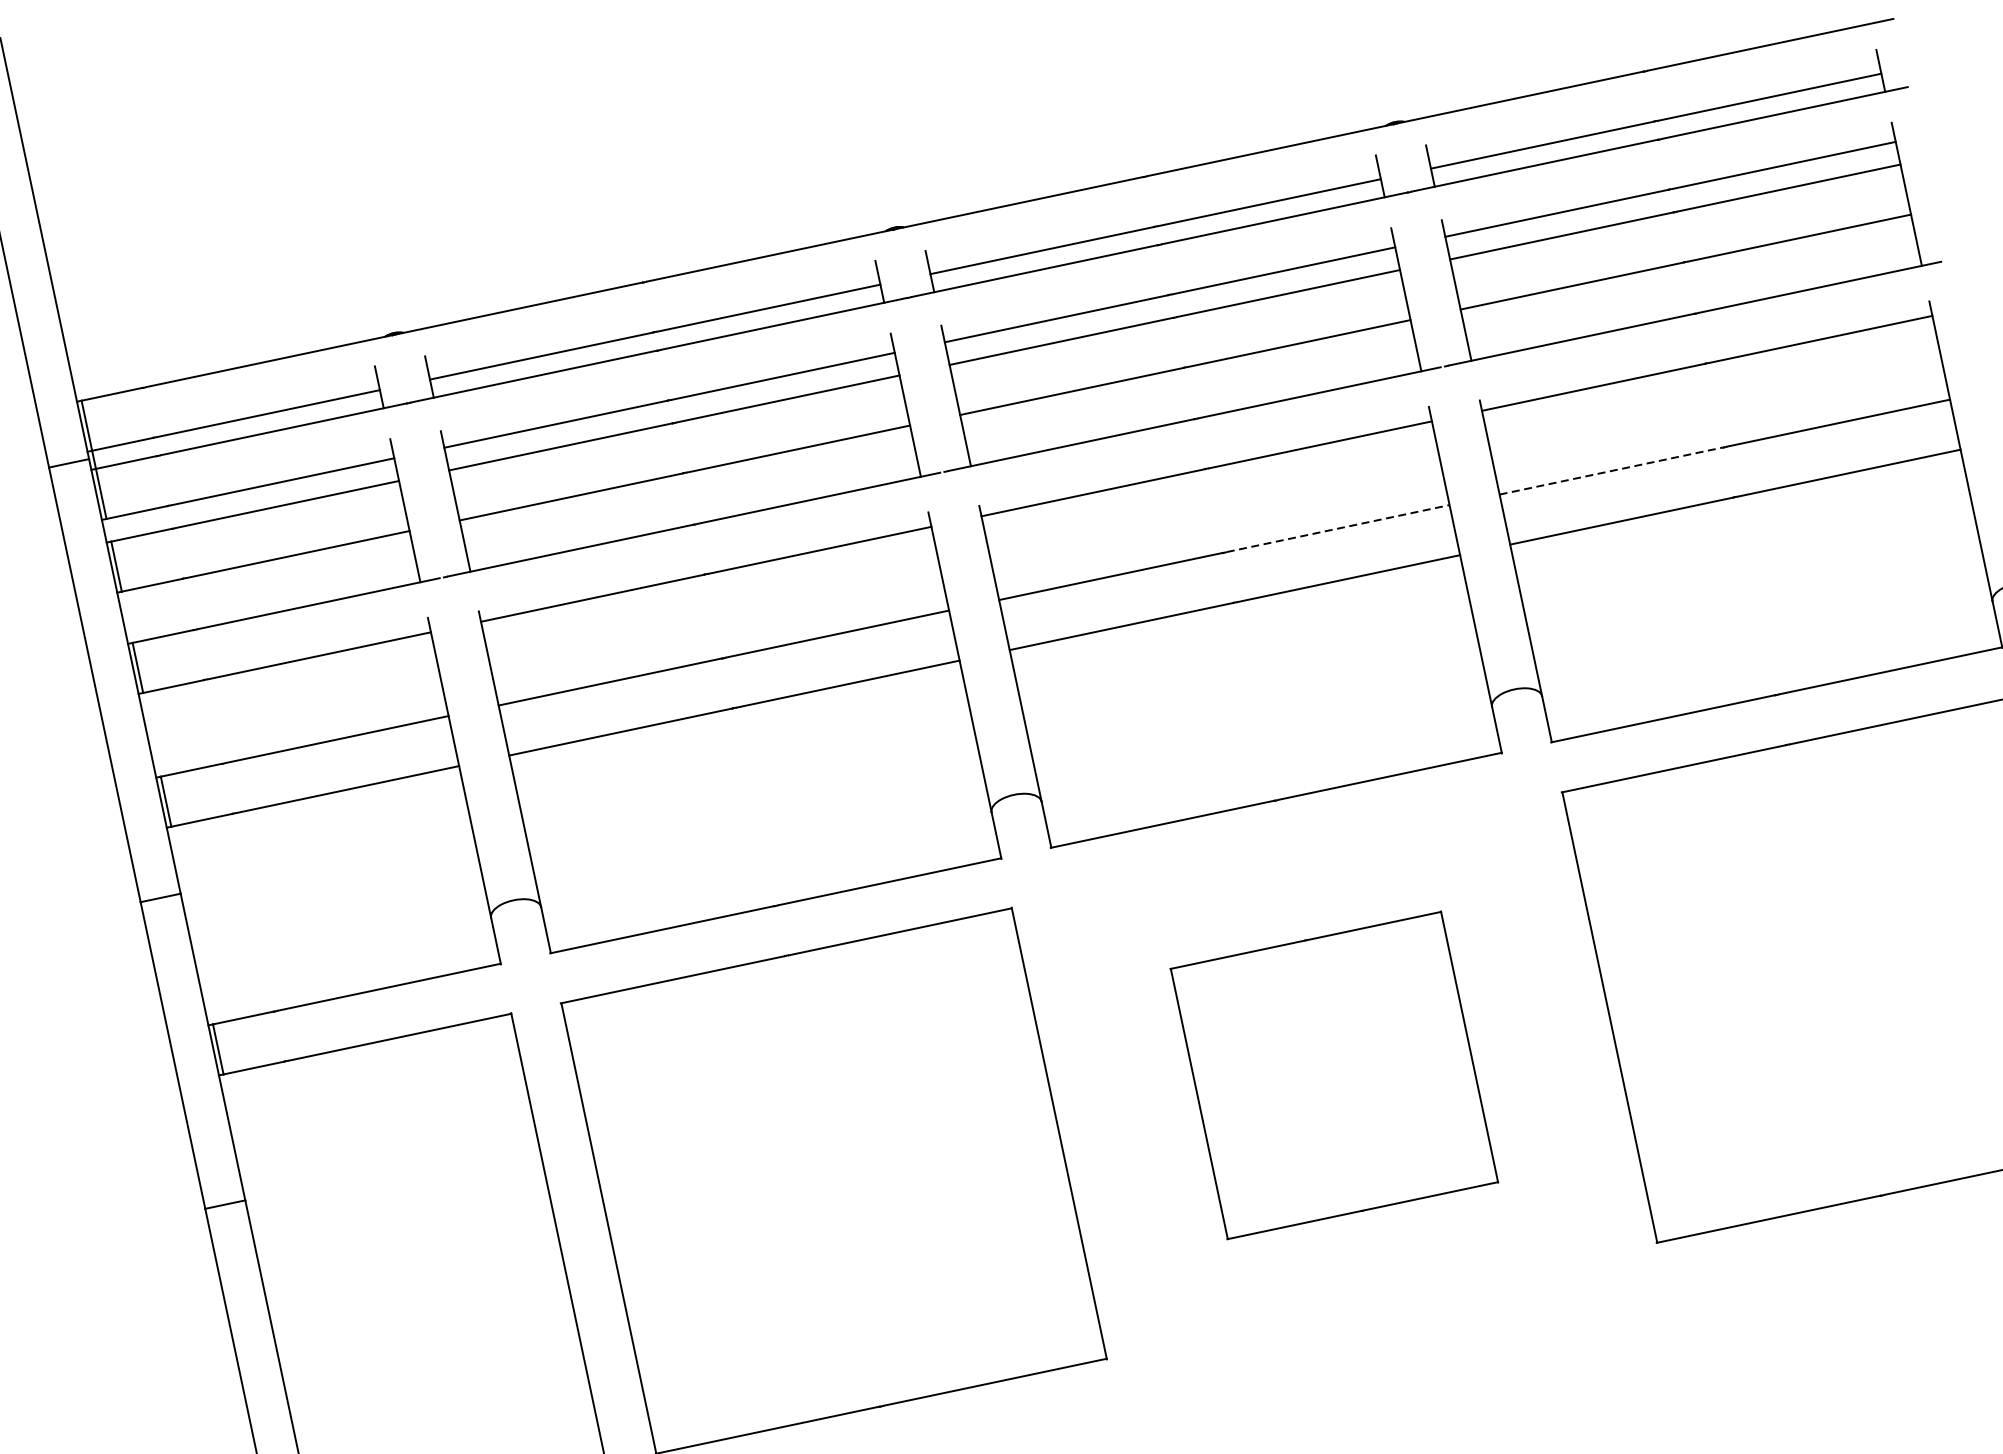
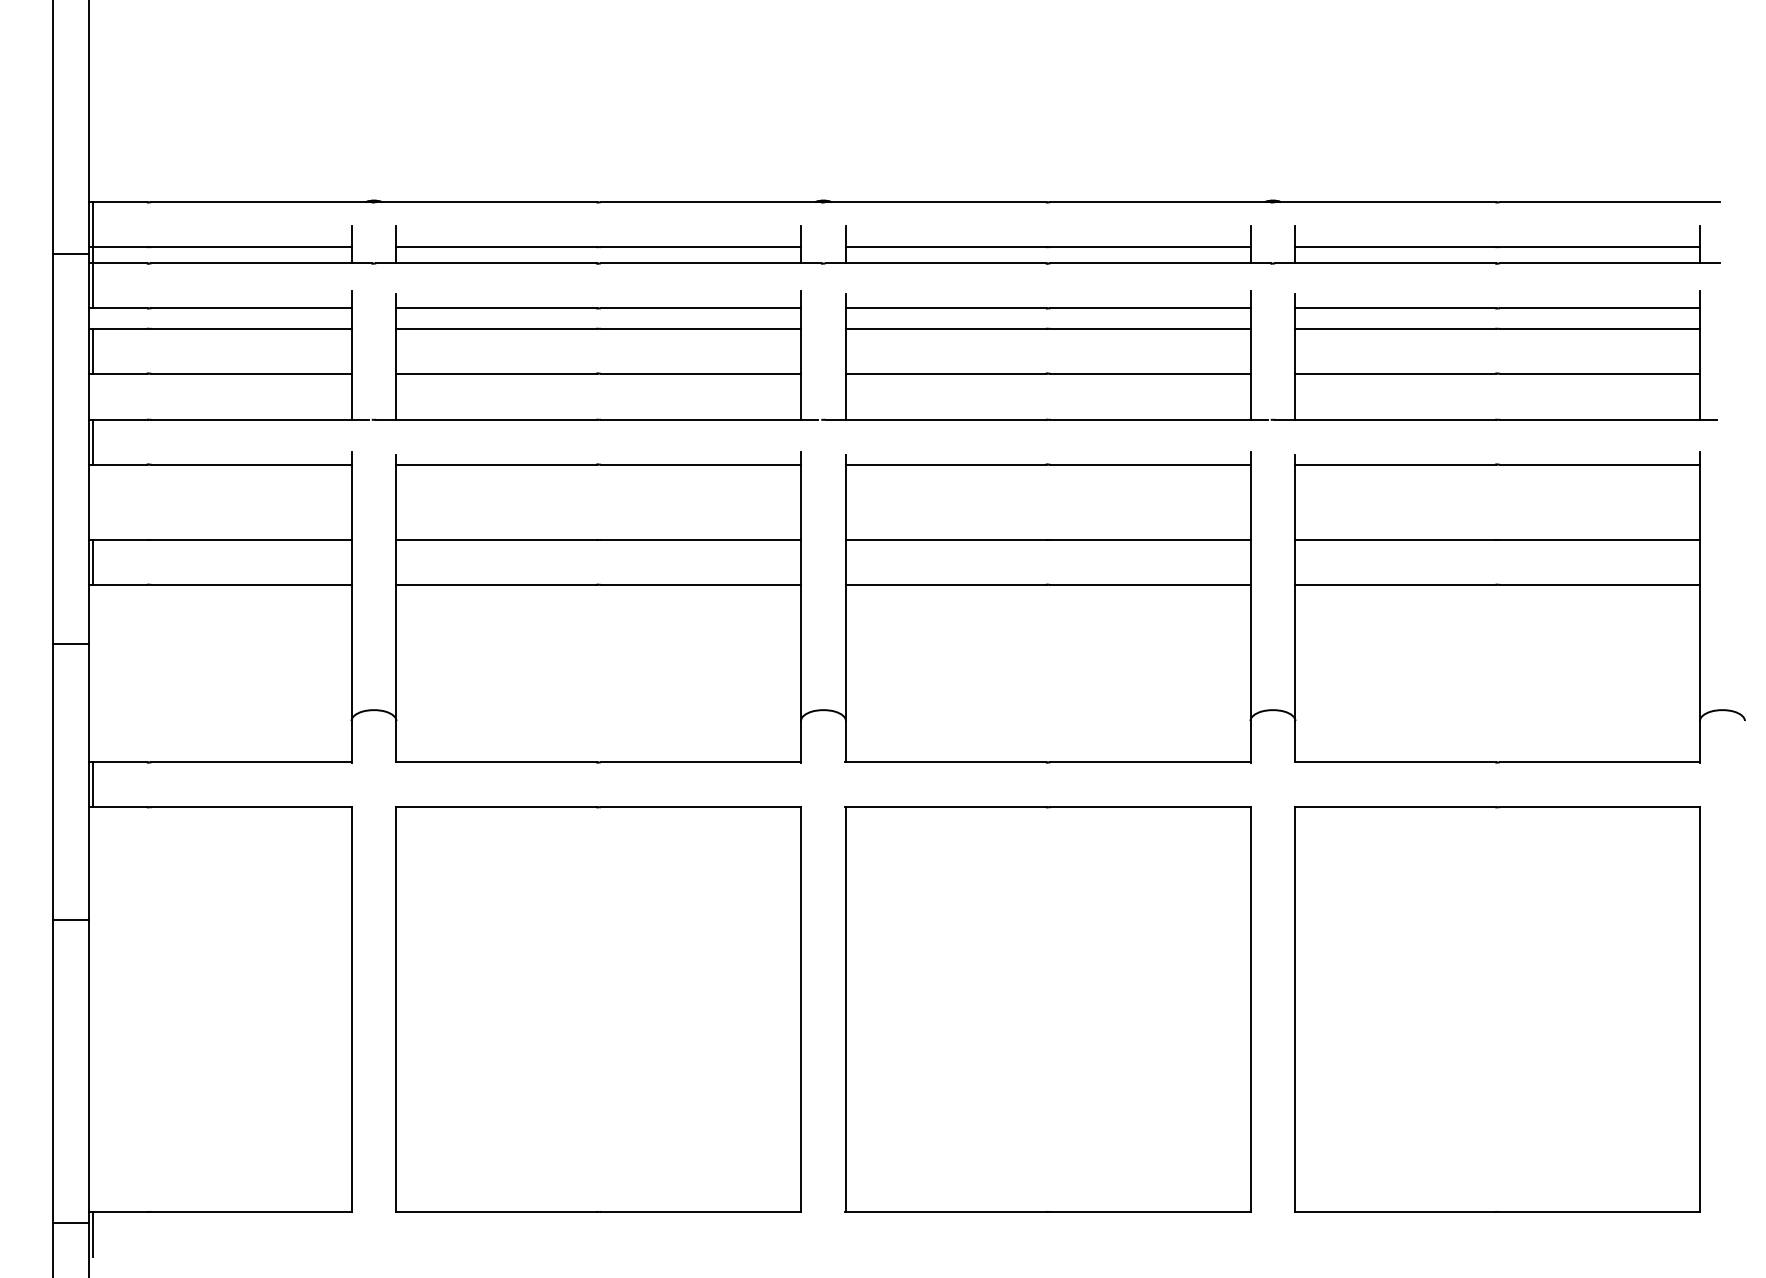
line: (1610, 470) -> (1395, 539), dashed -> solid
line: (1338, 528) -> (1150, 539), dashed -> solid
part: (1333, 1075) -> (1047, 1009), size x1.67

